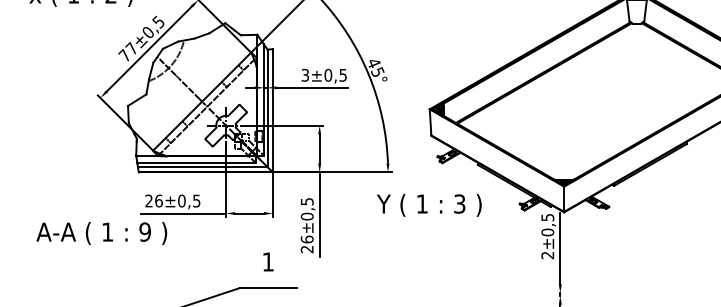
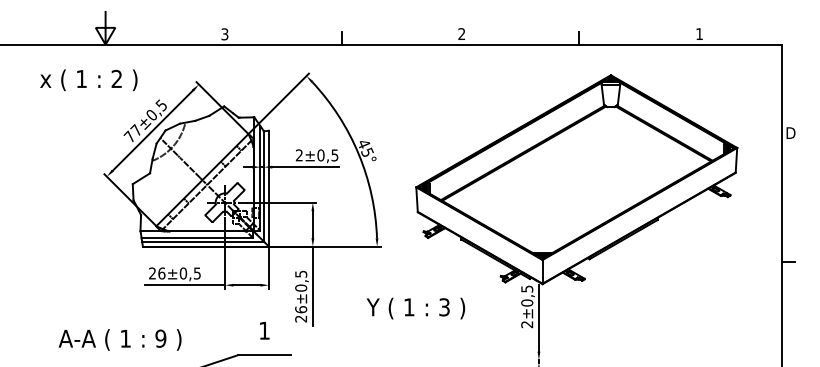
text: (305, 75) -> (299, 155), 3 -> 2
text: (428, 205) -> (415, 308), moved
text: (101, 232) -> (119, 339), moved

